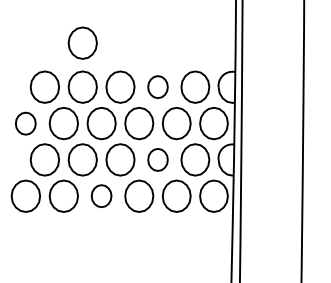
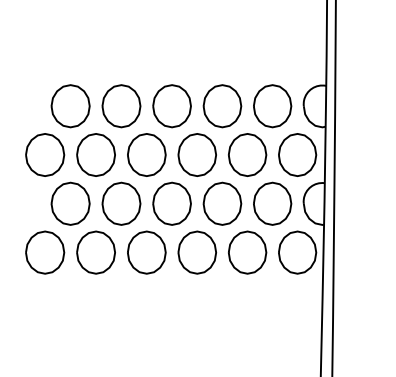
part: (82, 42) -> (121, 46), removed
part: (157, 86) -> (221, 105), size x1.43
part: (25, 123) -> (44, 154), size x1.43
part: (157, 159) -> (221, 203), size x1.43
part: (101, 195) -> (146, 251), size x1.43

